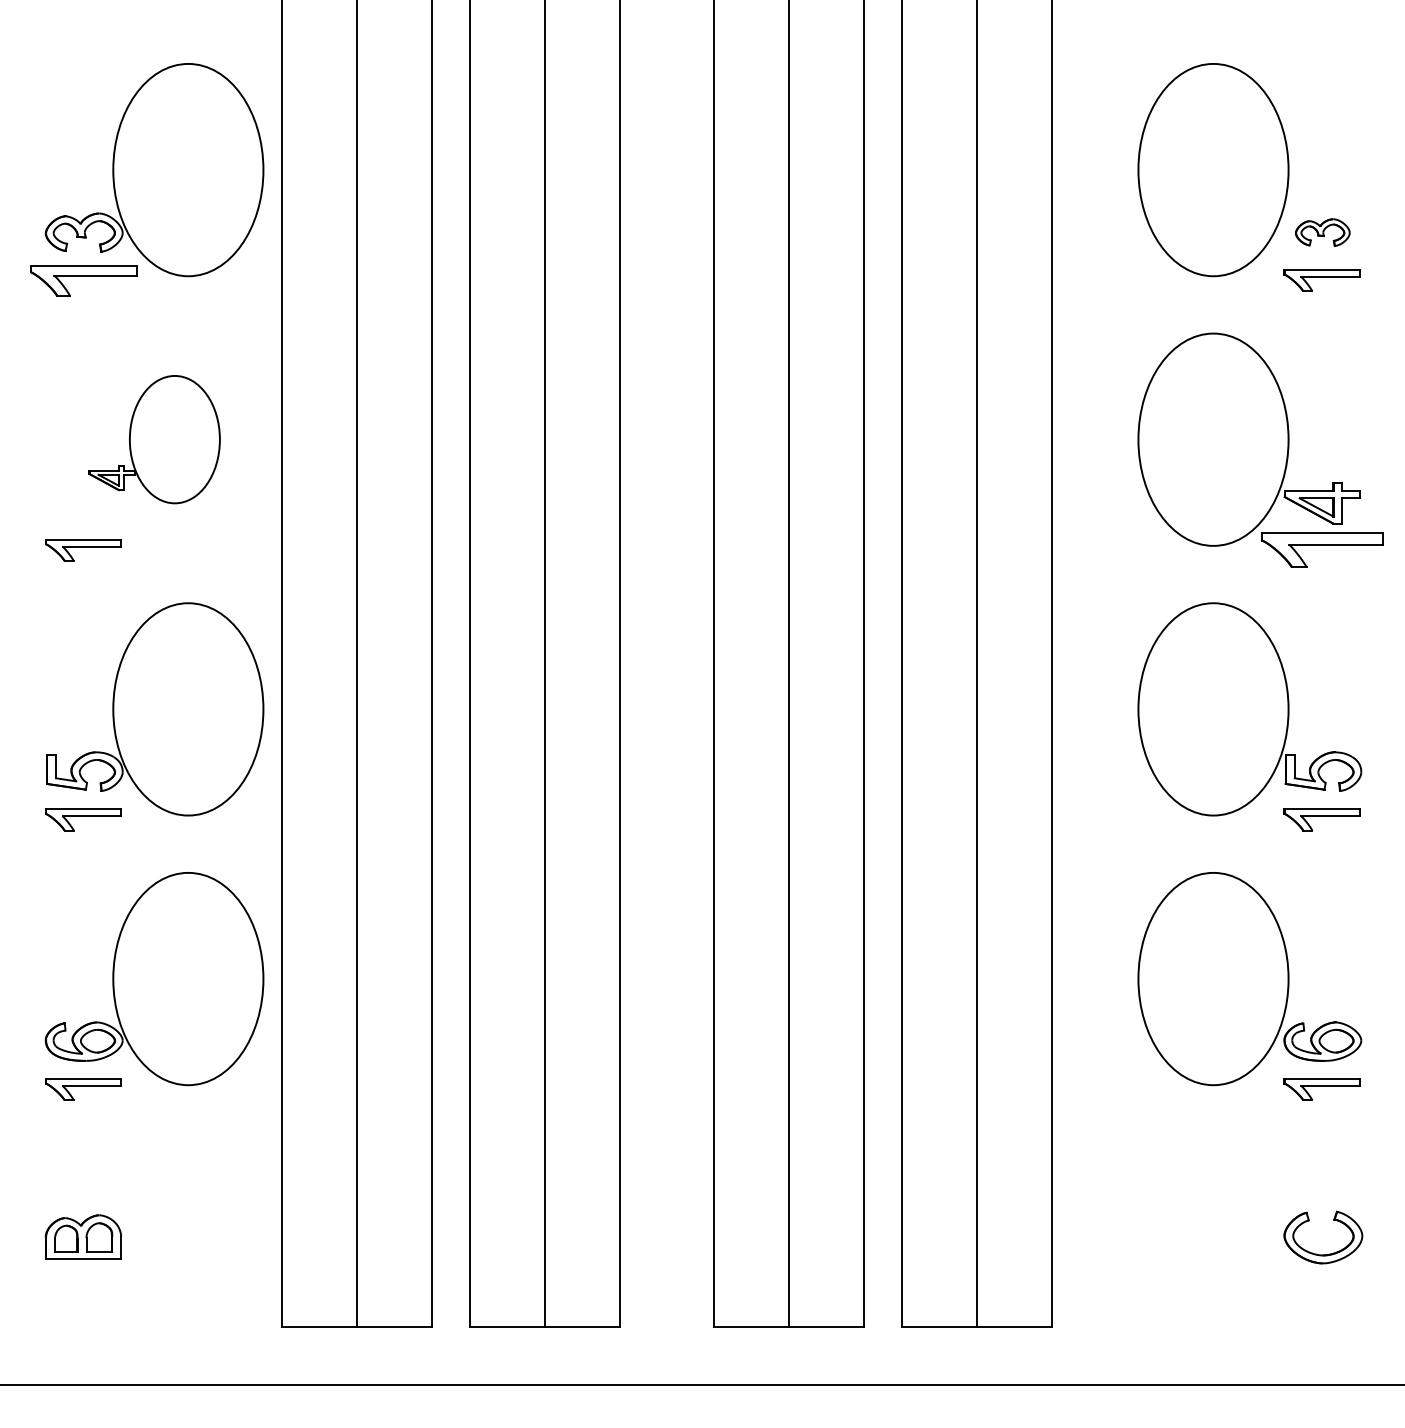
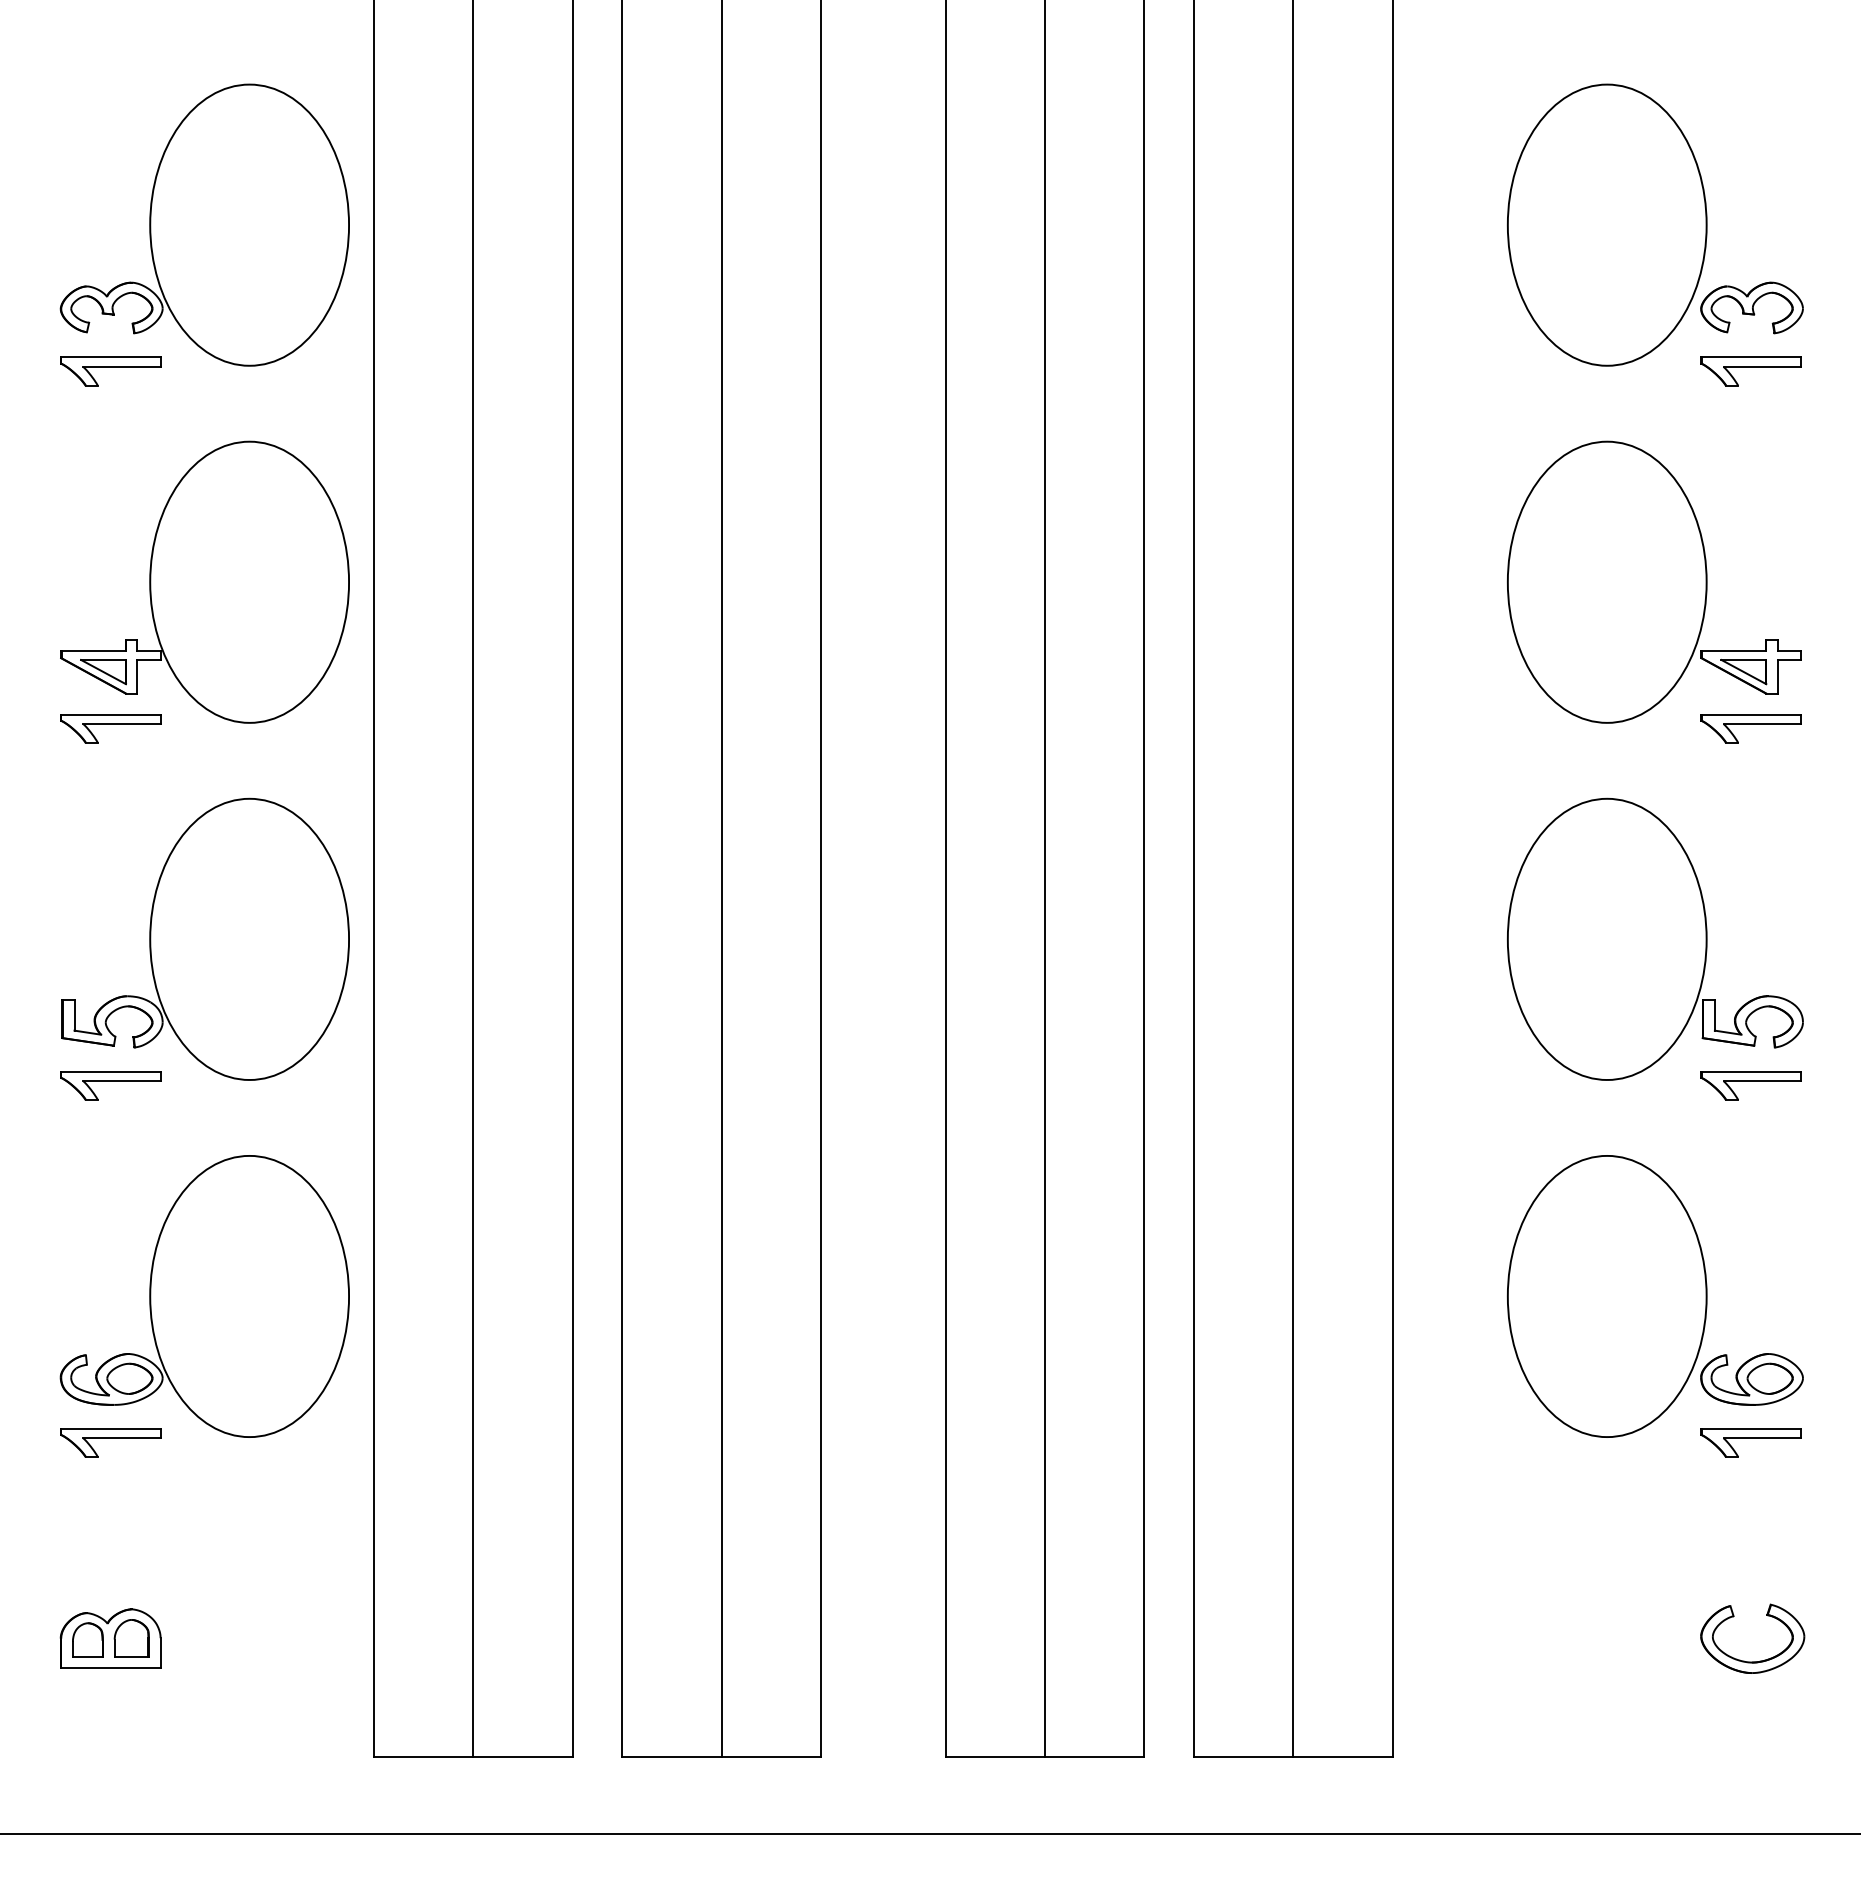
part: (1322, 232) -> (1751, 307), size x1.43
part: (83, 280) -> (110, 371), size x0.71
part: (154, 439) -> (204, 581), size x1.67
part: (1321, 550) -> (1750, 728), size x0.62

